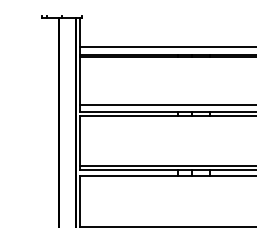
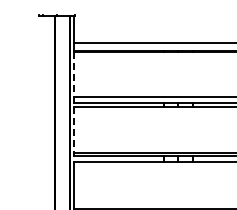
line: (80, 82) -> (74, 75), solid -> dashed
line: (80, 141) -> (74, 130), solid -> dashed

